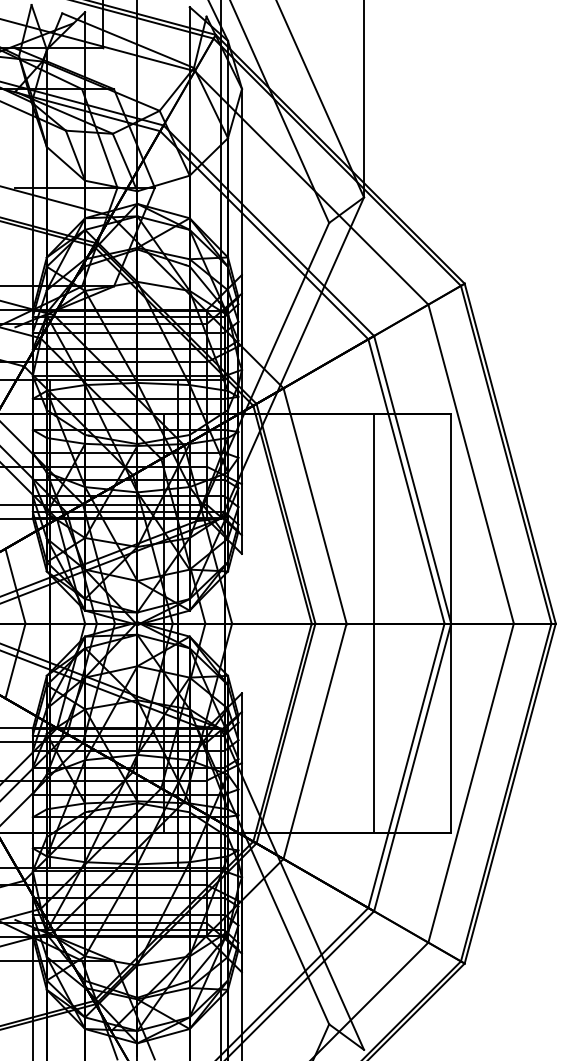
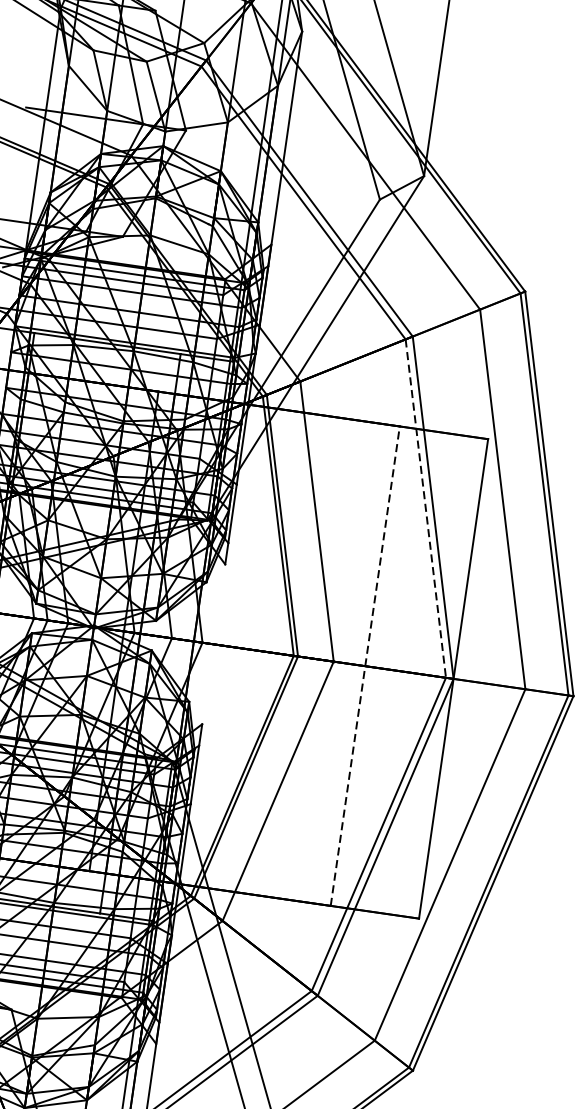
line: (406, 481) -> (425, 508), solid -> dashed
line: (374, 623) -> (365, 666), solid -> dashed

